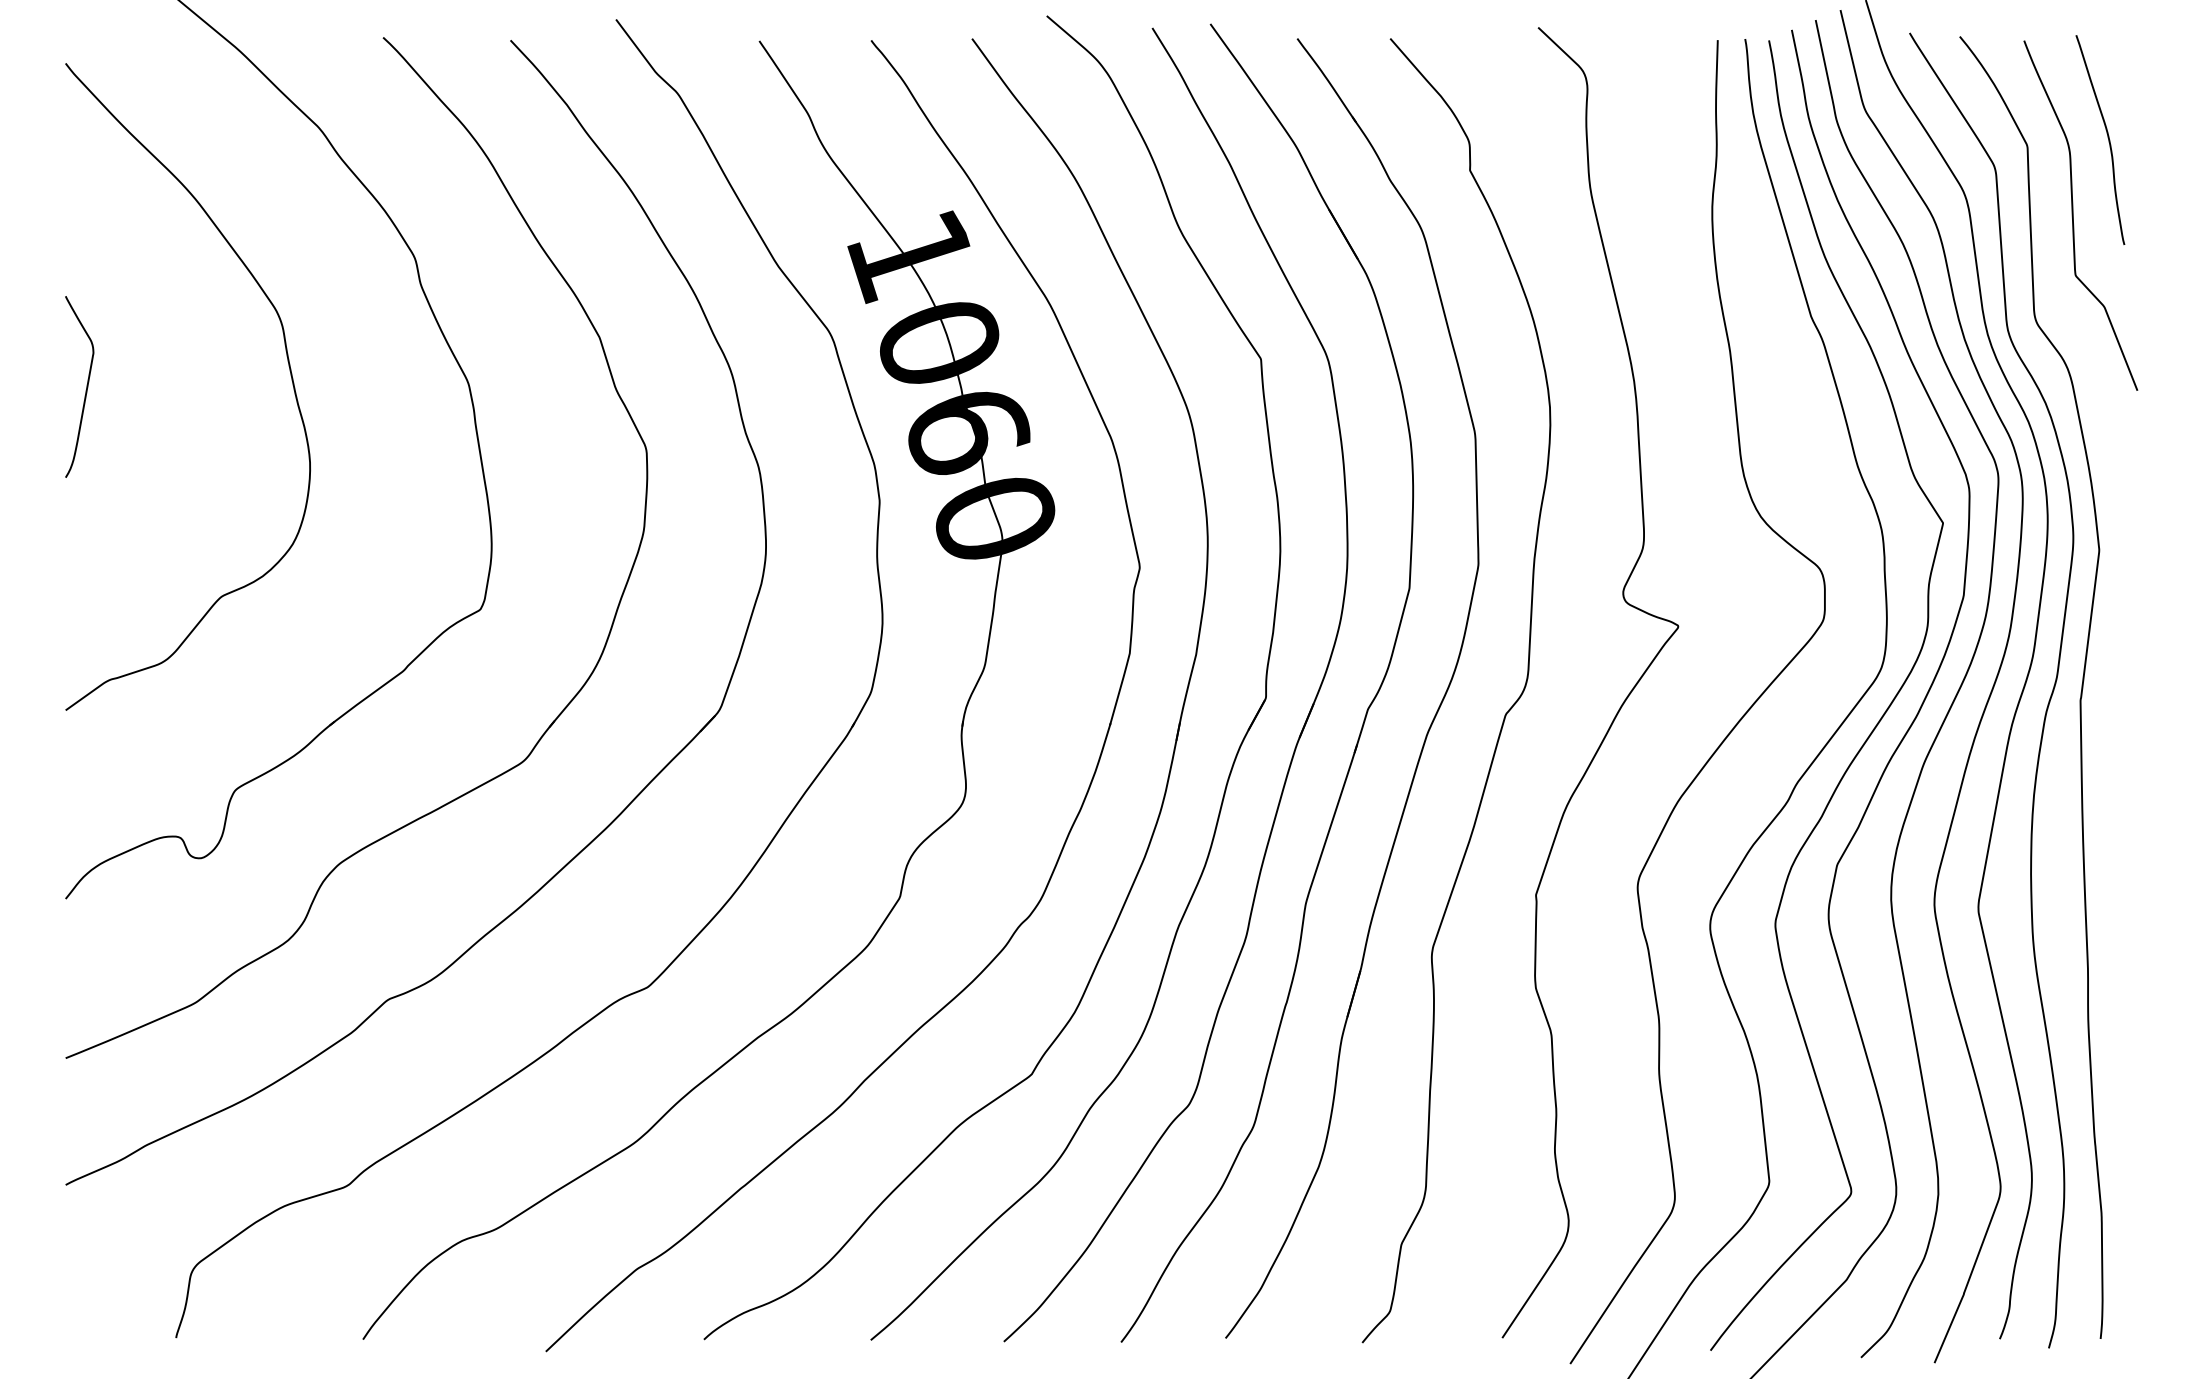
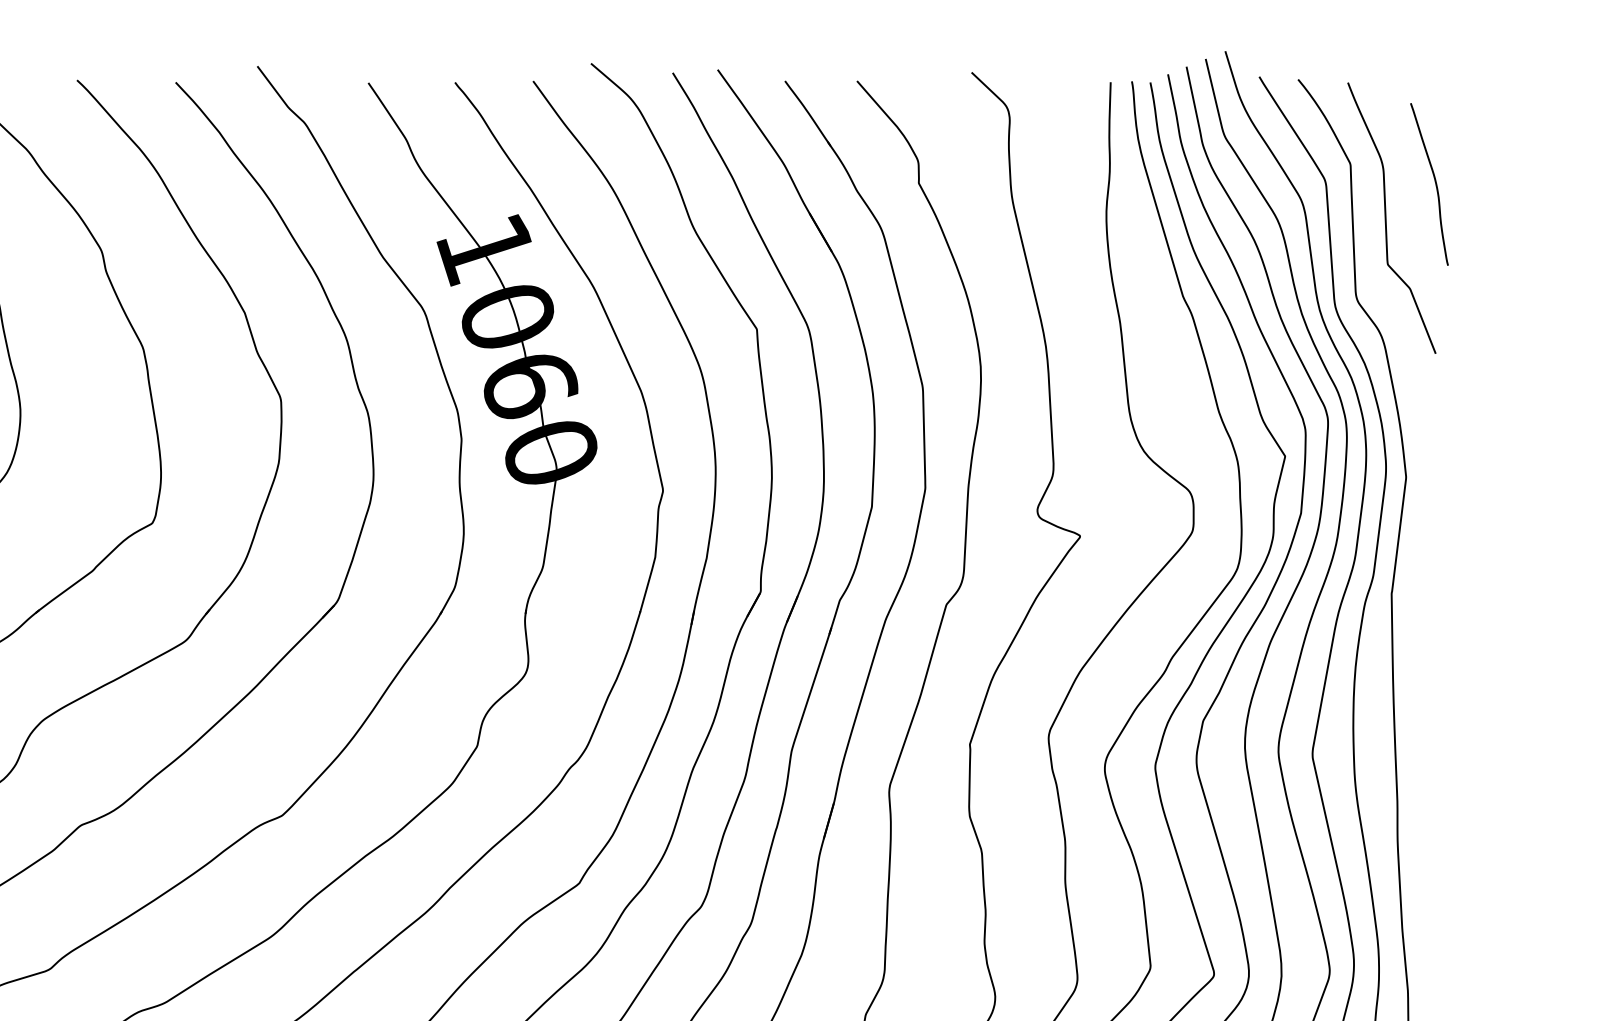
curve: (2107, 137) -> (1434, 182), moved

